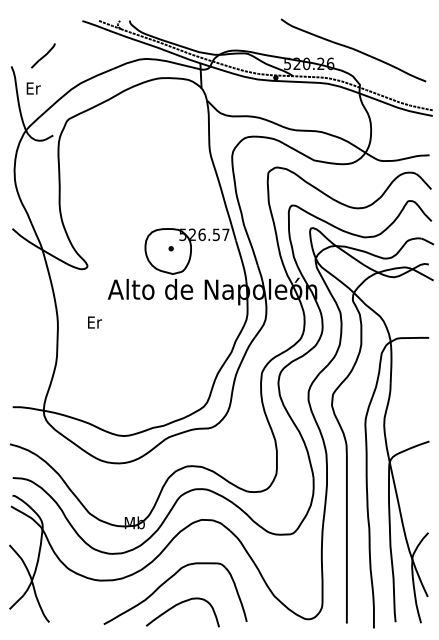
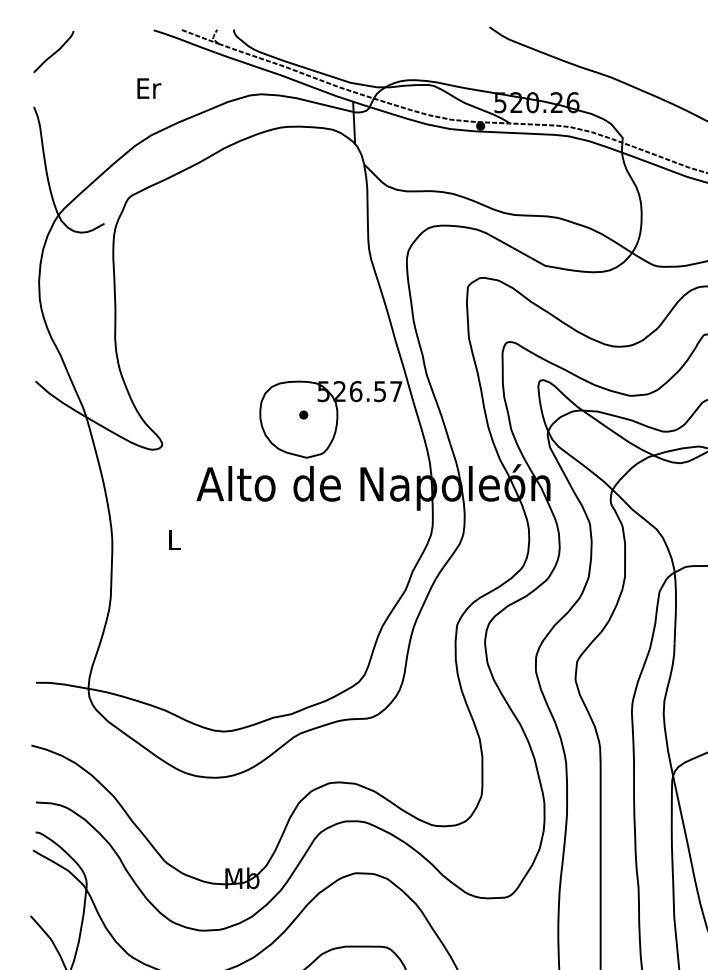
line: (43, 55) -> (54, 51), moved
text: (33, 88) -> (148, 88), moved
text: (95, 322) -> (175, 539), Er -> L

